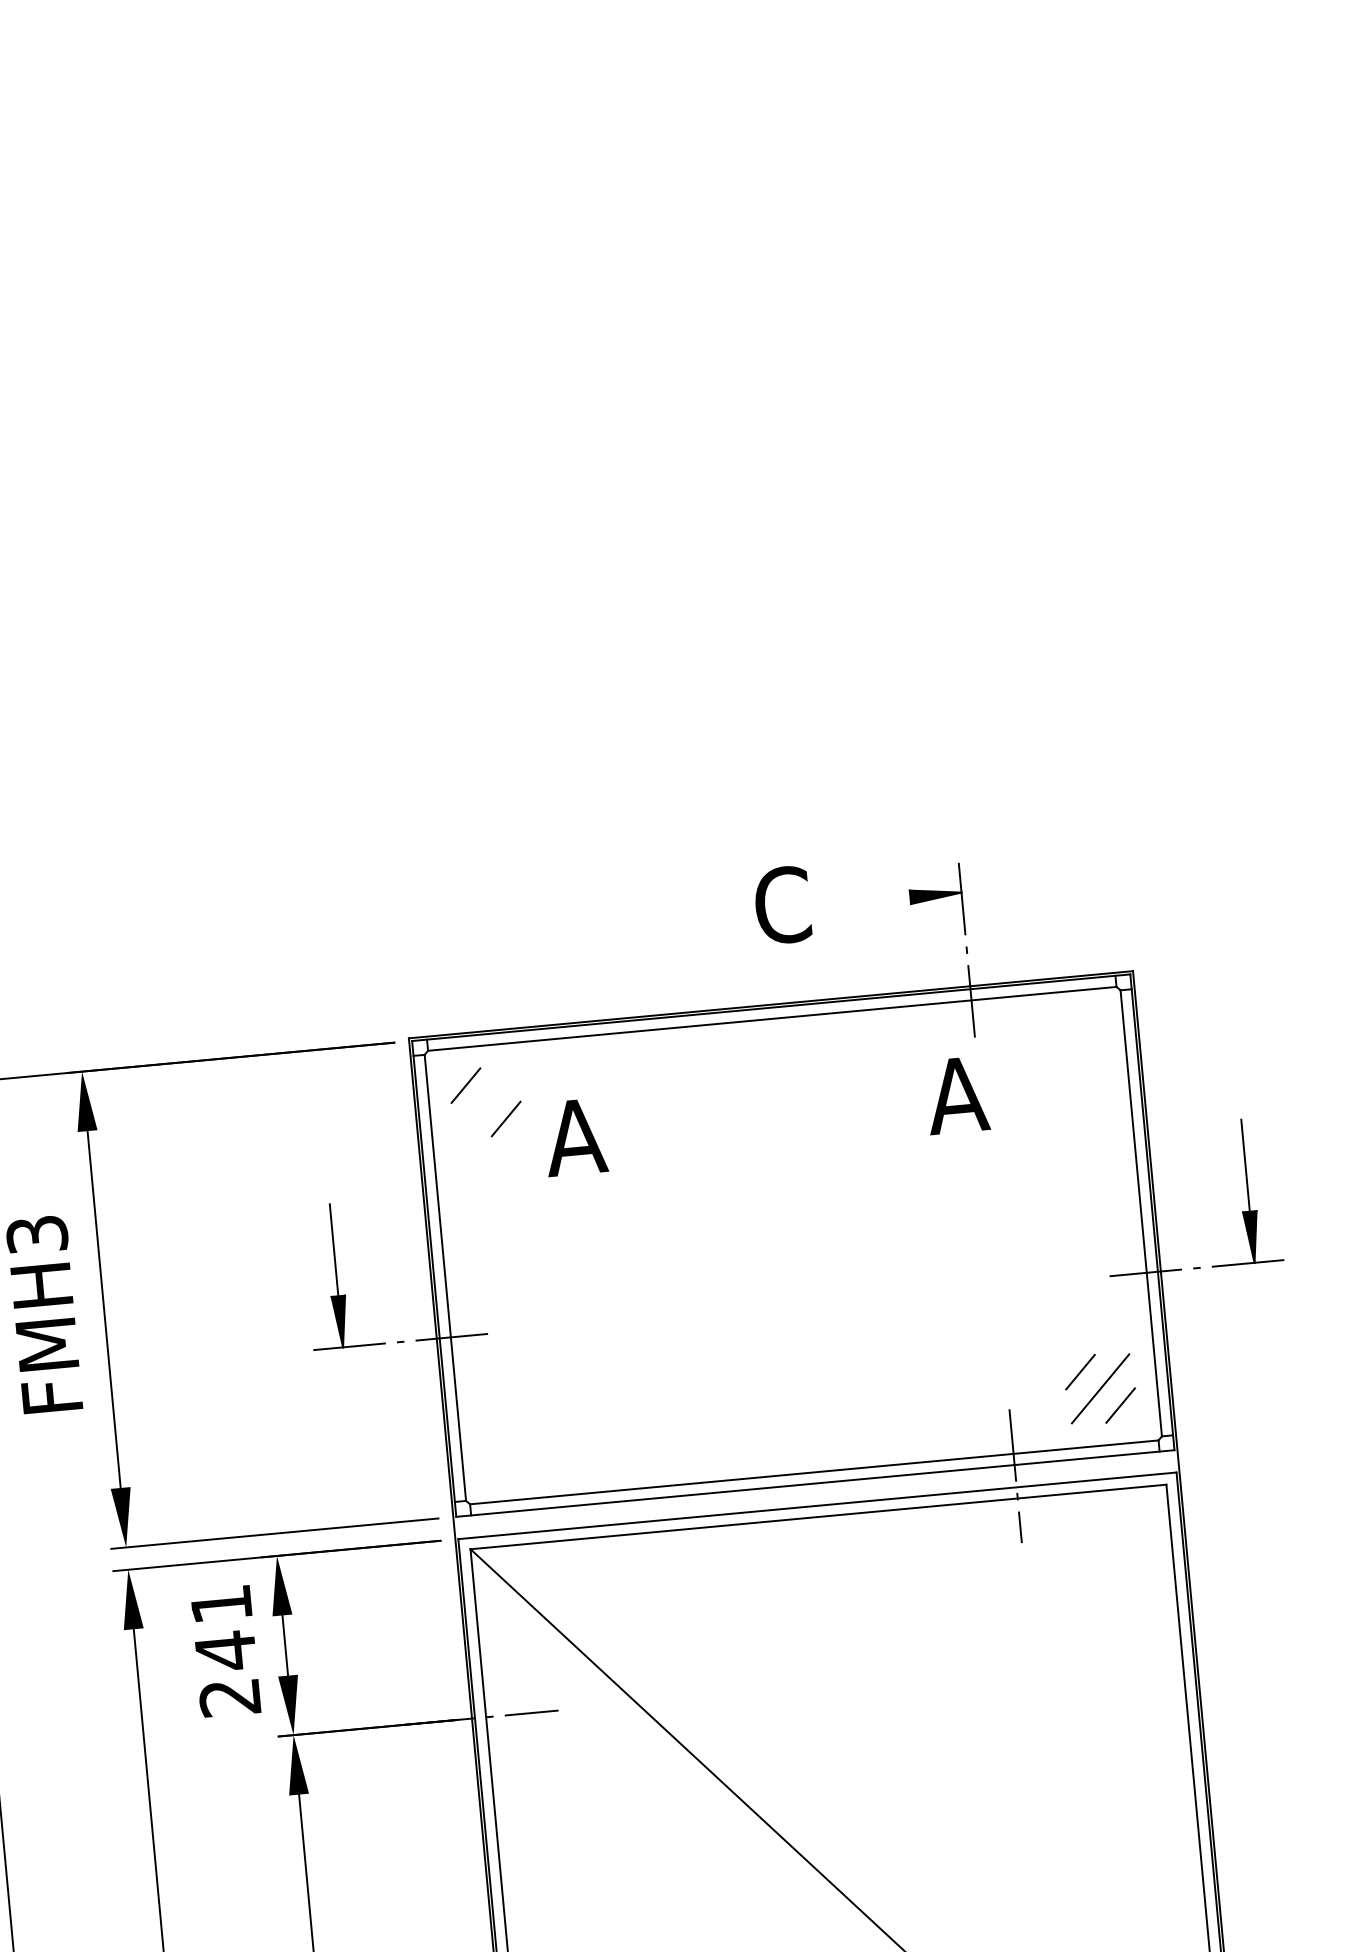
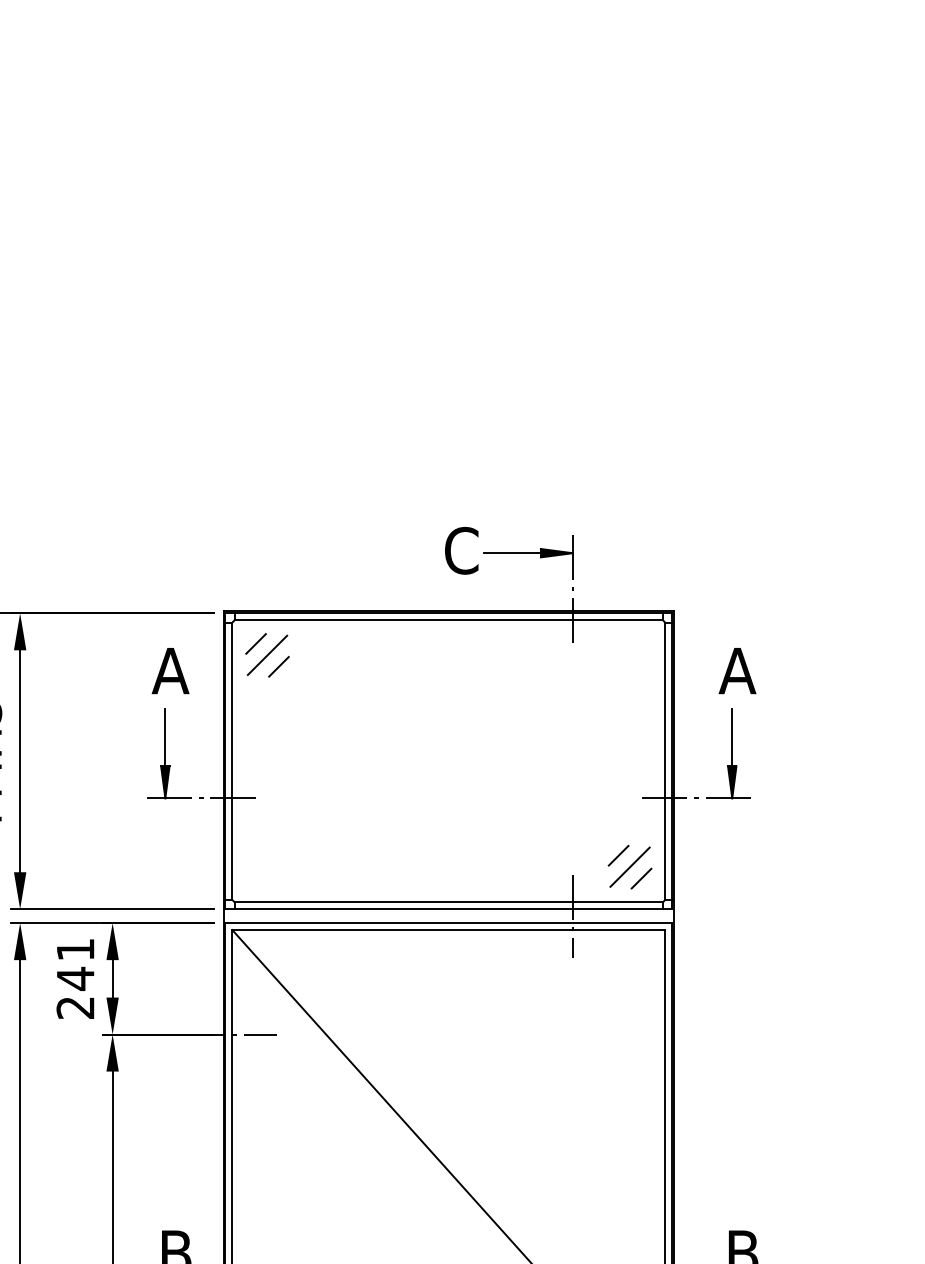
line: (863, 902) -> (511, 553), added
text: (957, 1096) -> (737, 671), moved
line: (485, 1100) -> (267, 654), added
text: (575, 1138) -> (170, 671), moved

